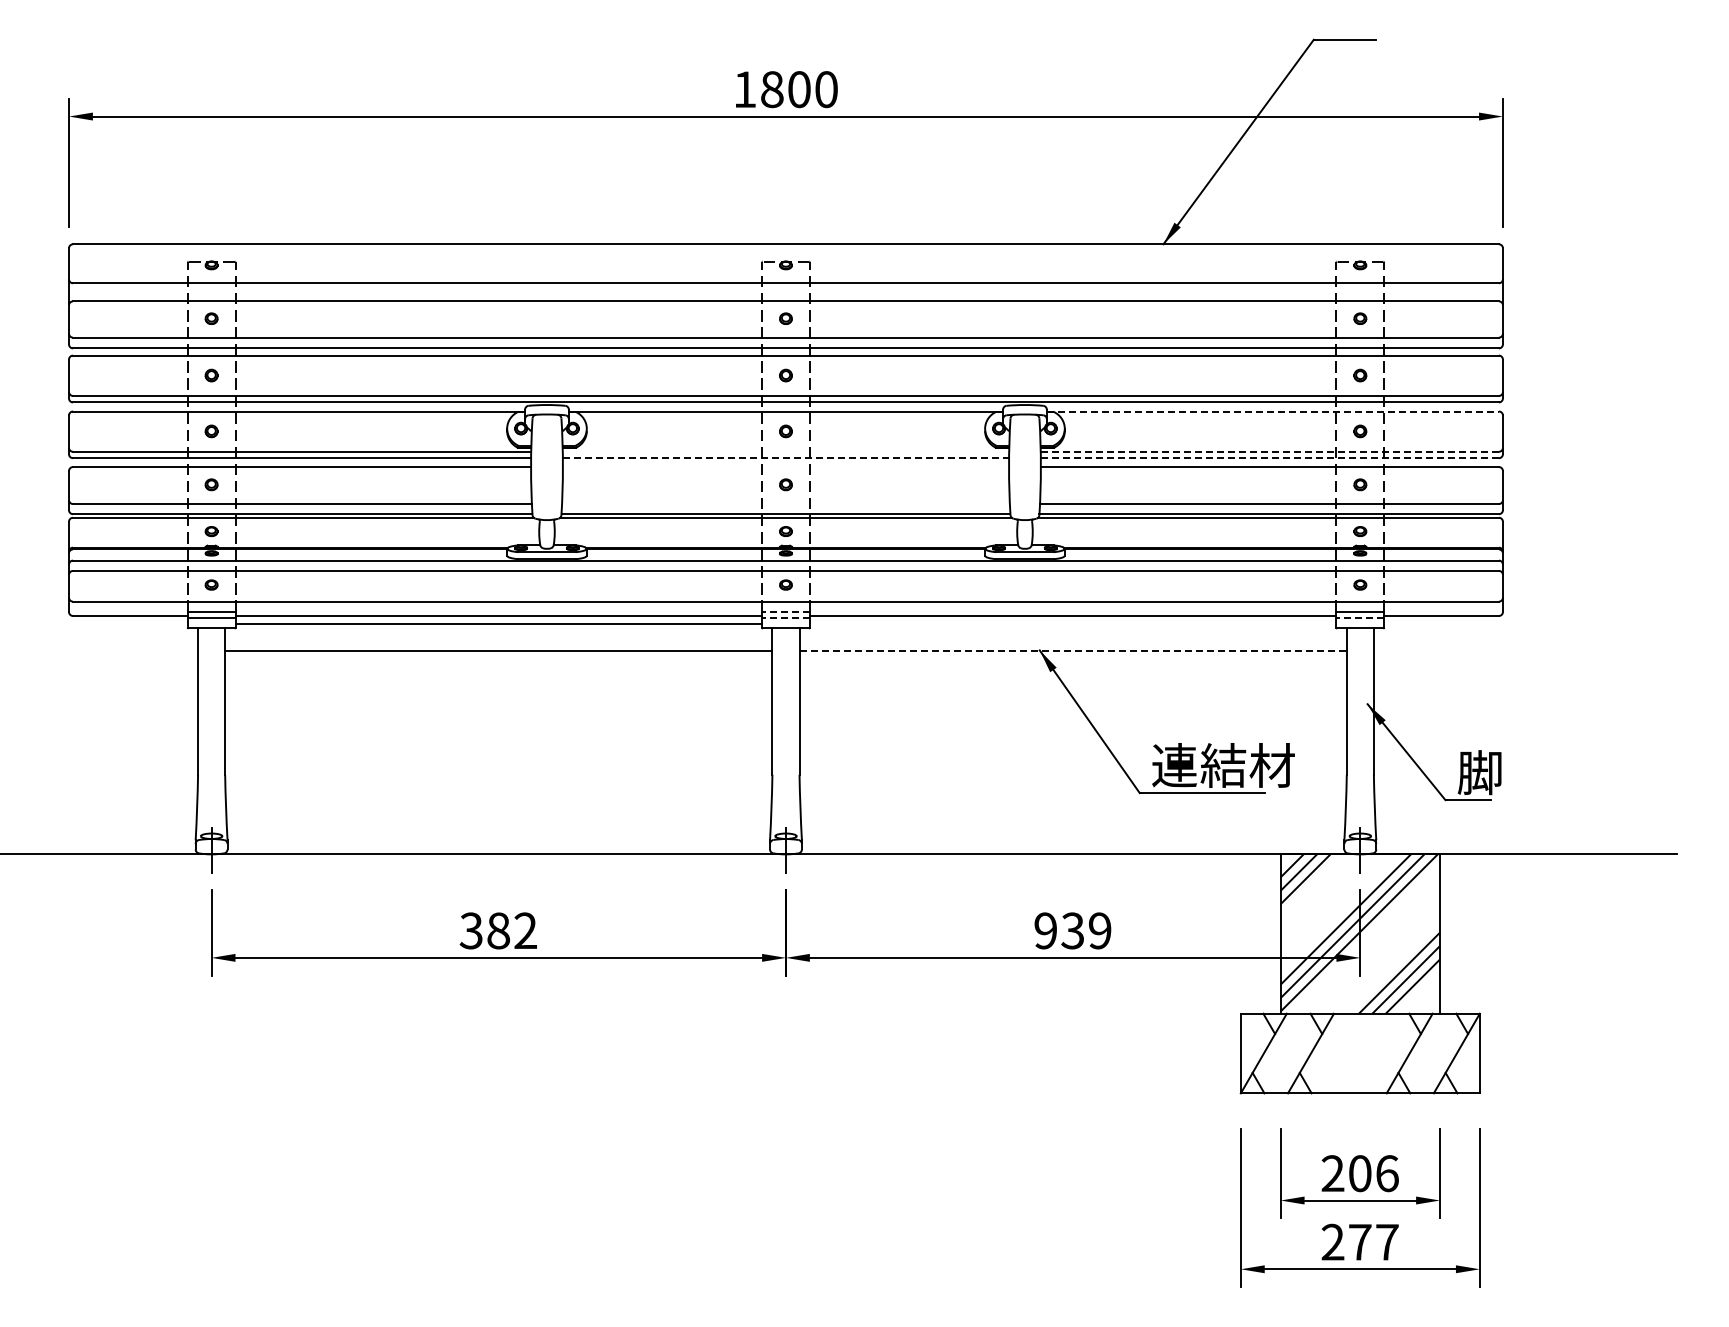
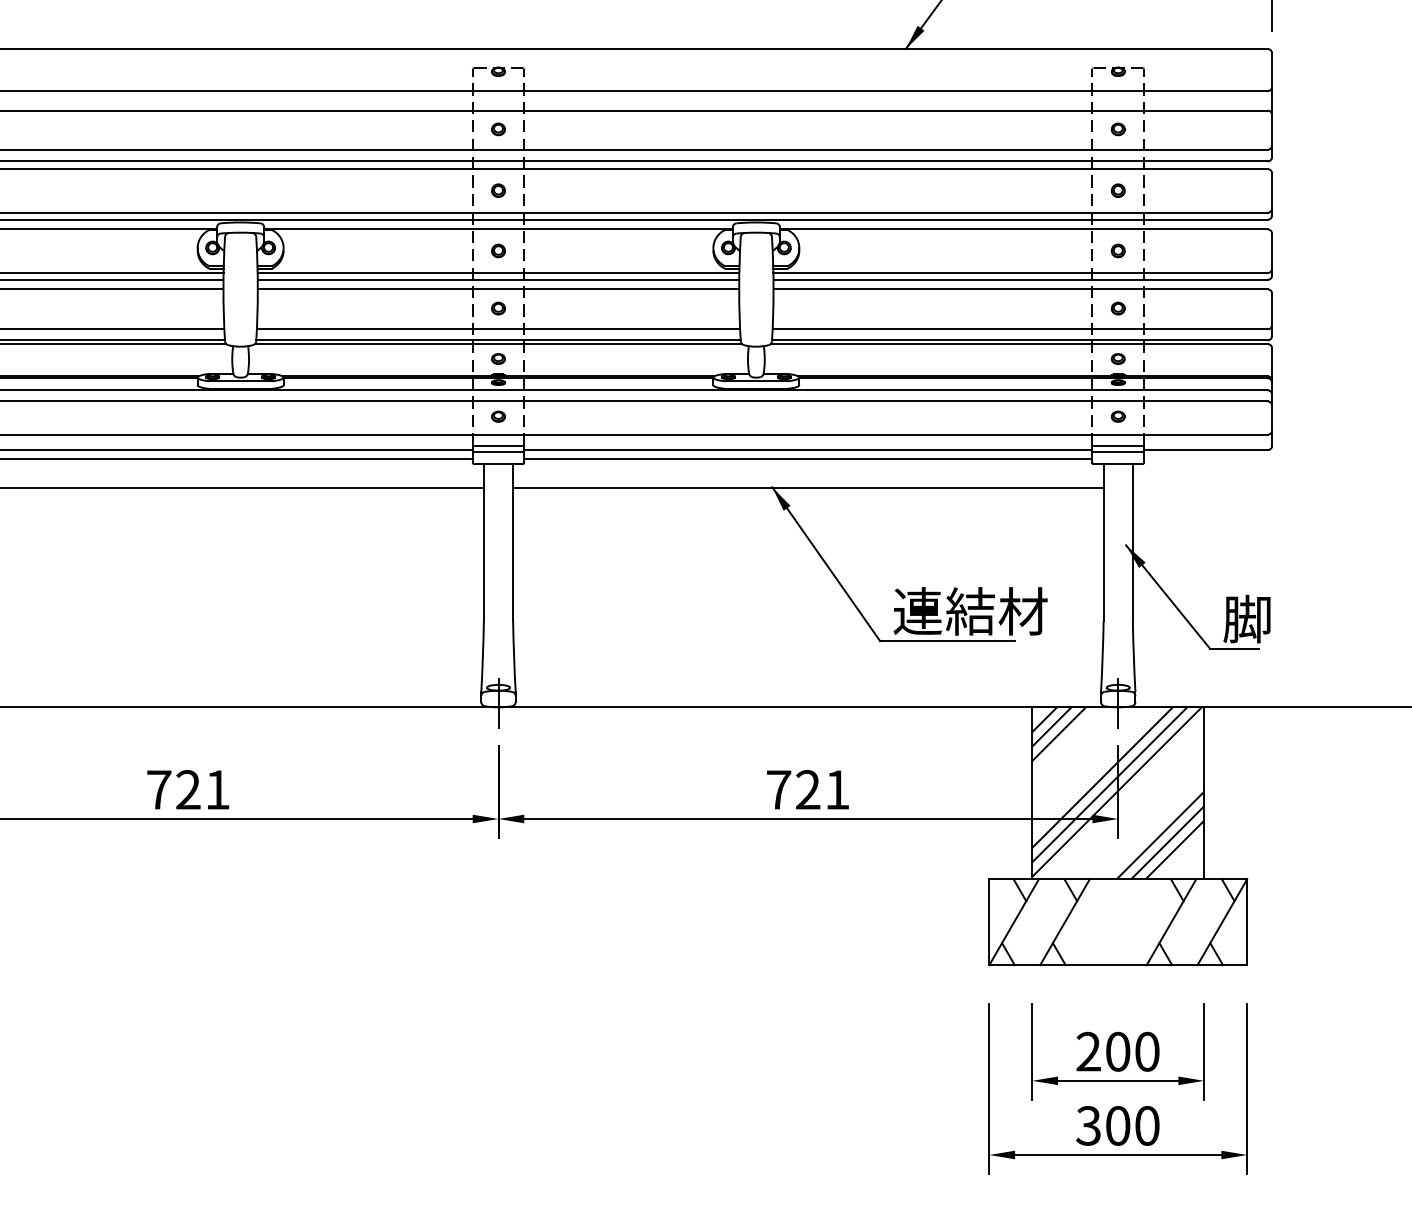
line: (1273, 411) -> (1024, 229), dashed -> solid
line: (785, 451) -> (497, 272), added
line: (1270, 451) -> (1021, 272), dashed -> solid
line: (786, 458) -> (499, 280), dashed -> solid
line: (1270, 458) -> (1021, 280), dashed -> solid
line: (785, 467) -> (497, 289), added
line: (785, 504) -> (497, 329), added
line: (785, 611) -> (497, 445), dashed -> solid
line: (785, 617) -> (497, 451), dashed -> solid
line: (1360, 617) -> (1118, 451), dashed -> solid
line: (1072, 624) -> (807, 459), added
line: (1073, 651) -> (808, 488), dashed -> solid
text: (497, 930) -> (187, 789), 382 -> 721
text: (1072, 930) -> (807, 789), 939 -> 721
text: (1387, 1173) -> (1147, 1051), 206 -> 200
text: (1359, 1241) -> (1117, 1125), 277 -> 300

